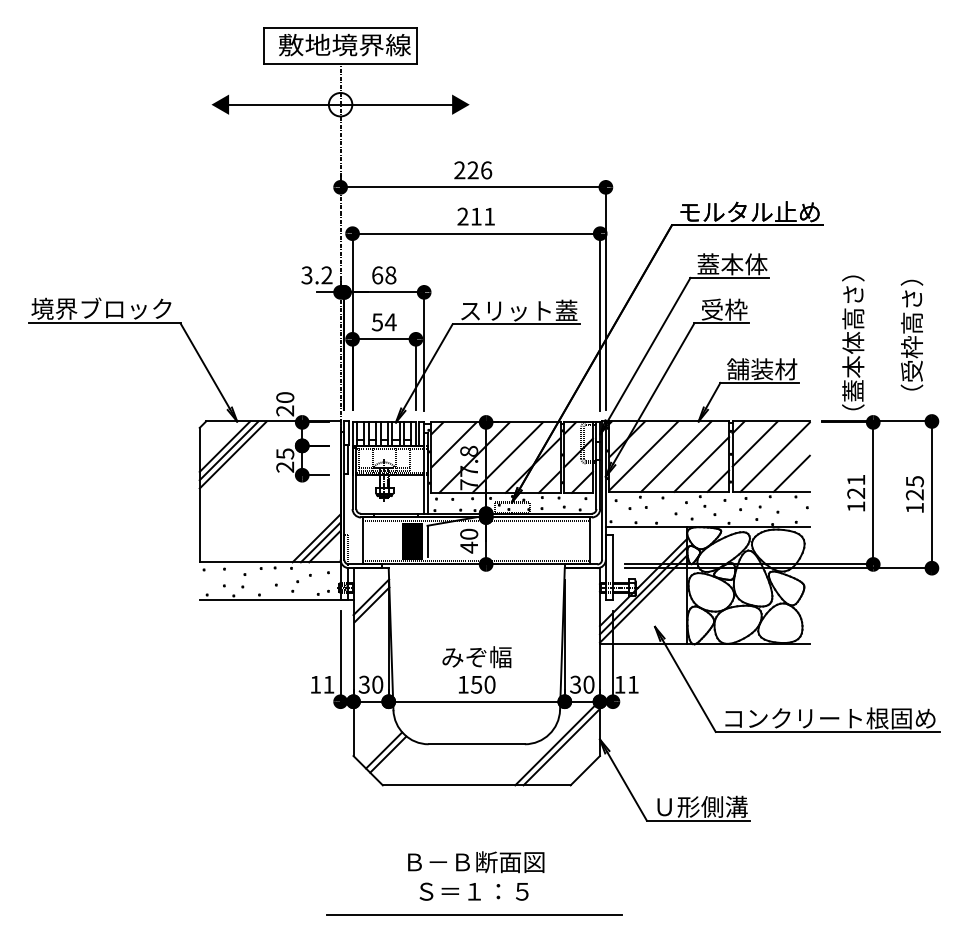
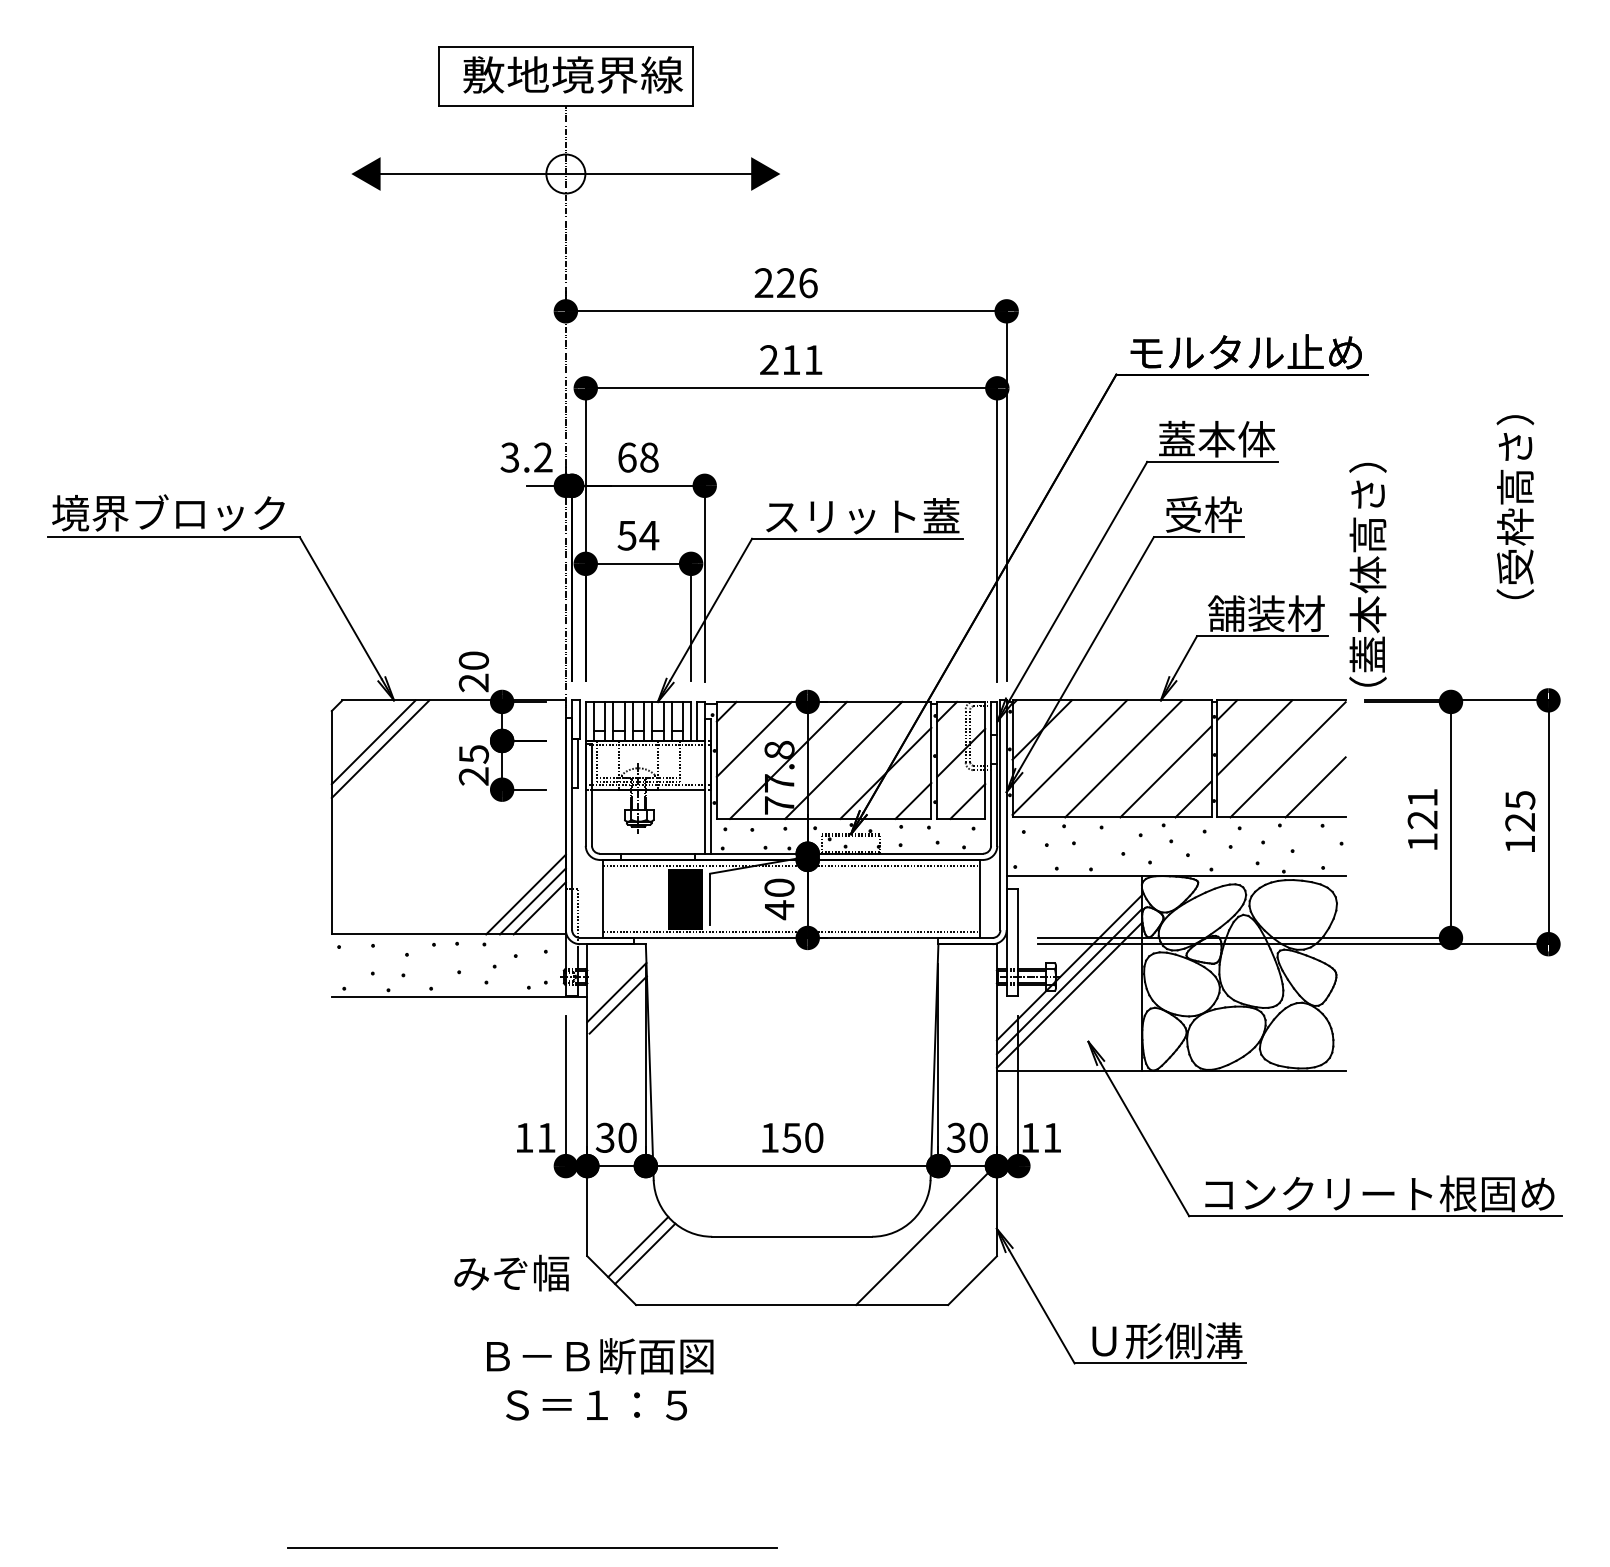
text: (911, 334) -> (1514, 505), moved
text: (853, 342) -> (1368, 574), moved
line: (232, 454) -> (386, 755), removed
text: (476, 657) -> (510, 1273), moved
line: (561, 746) -> (932, 1240), removed
text: (476, 875) -> (600, 1378), moved
line: (474, 914) -> (532, 1547), moved

